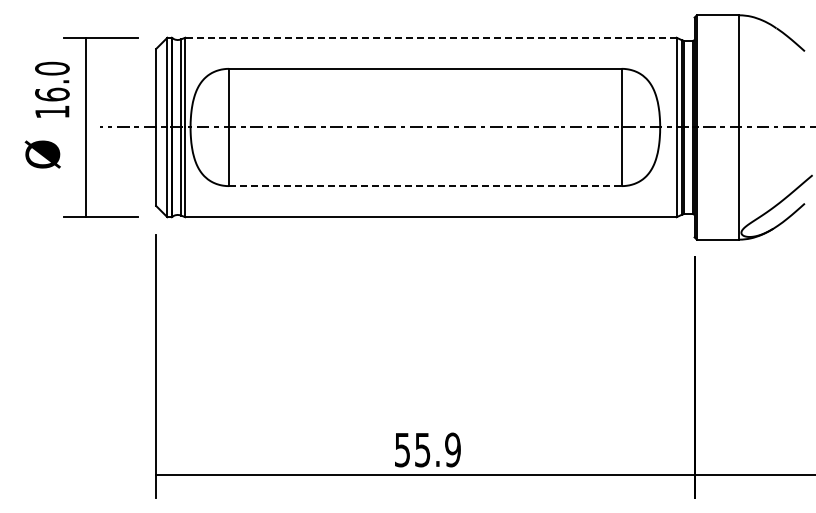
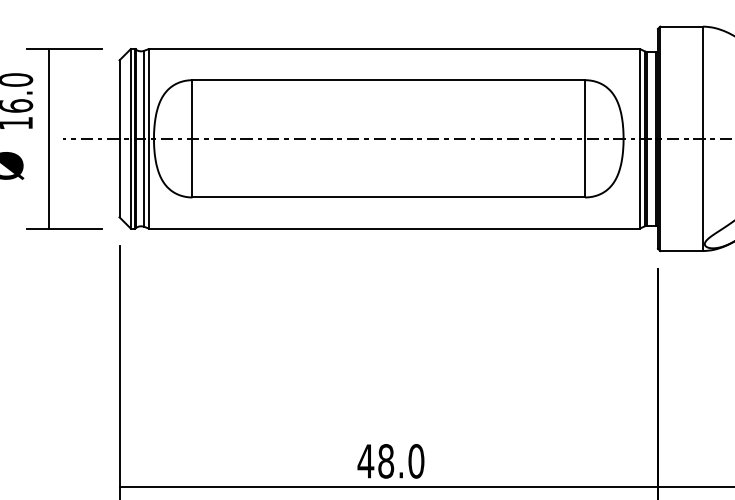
line: (430, 37) -> (393, 48), dashed -> solid
line: (425, 186) -> (388, 197), dashed -> solid
text: (427, 449) -> (390, 460), 55.9 -> 48.0

